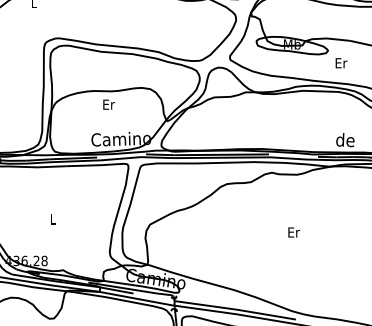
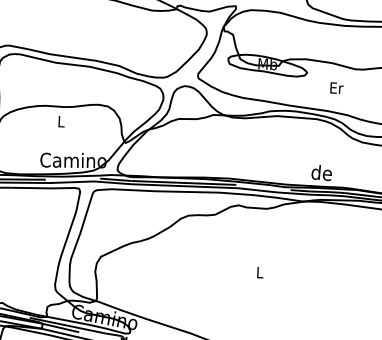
text: (341, 63) -> (336, 88), moved
text: (109, 104) -> (62, 121), Er -> L
text: (294, 232) -> (260, 272), Er -> L

